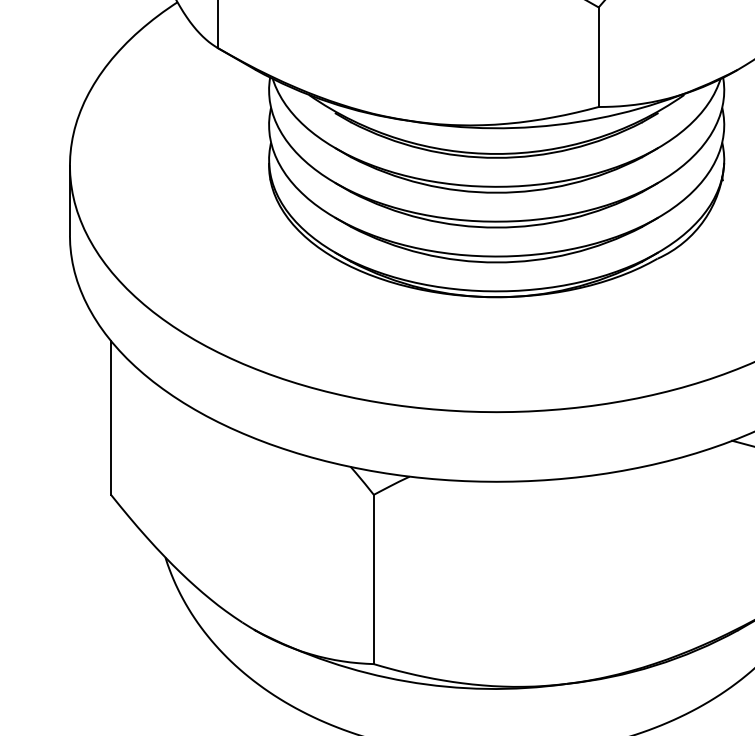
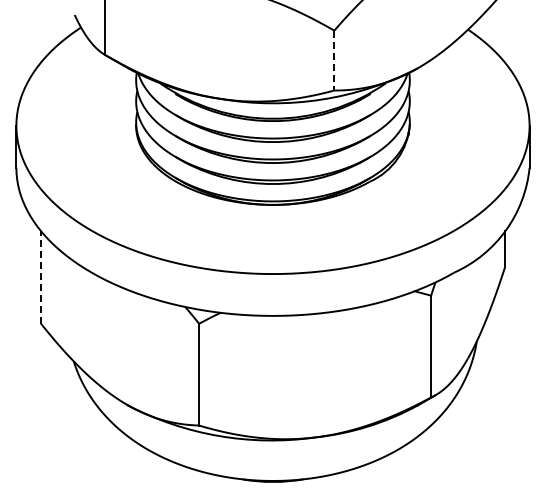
line: (598, 57) -> (334, 60), solid -> dashed
line: (110, 416) -> (40, 276), solid -> dashed

